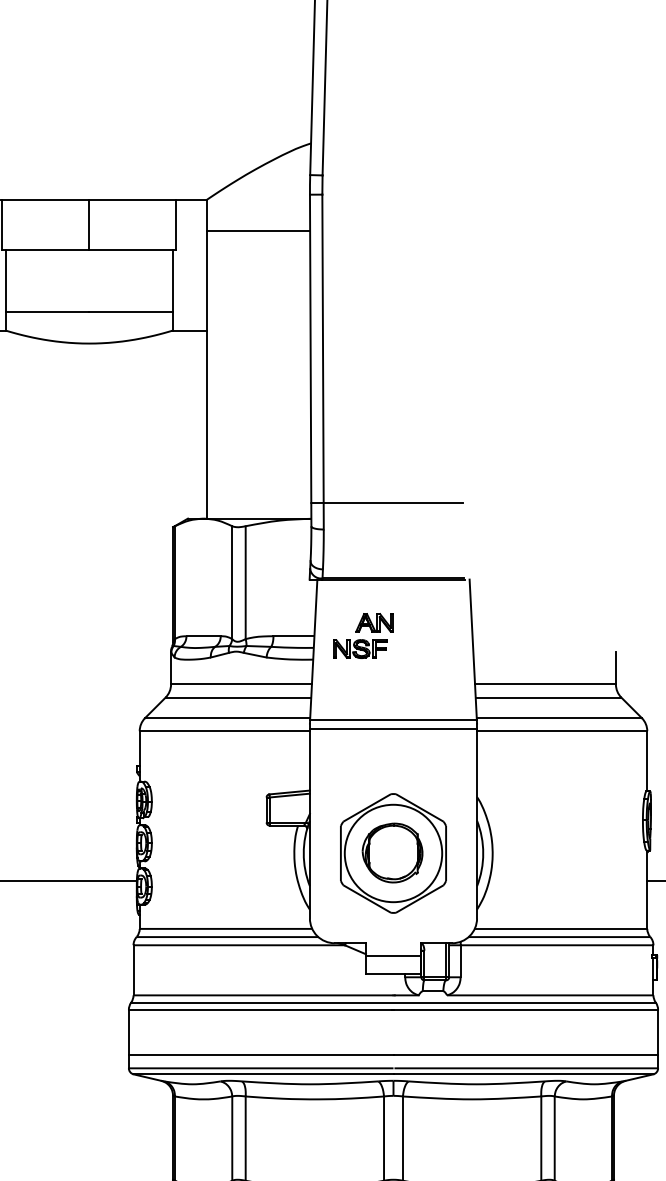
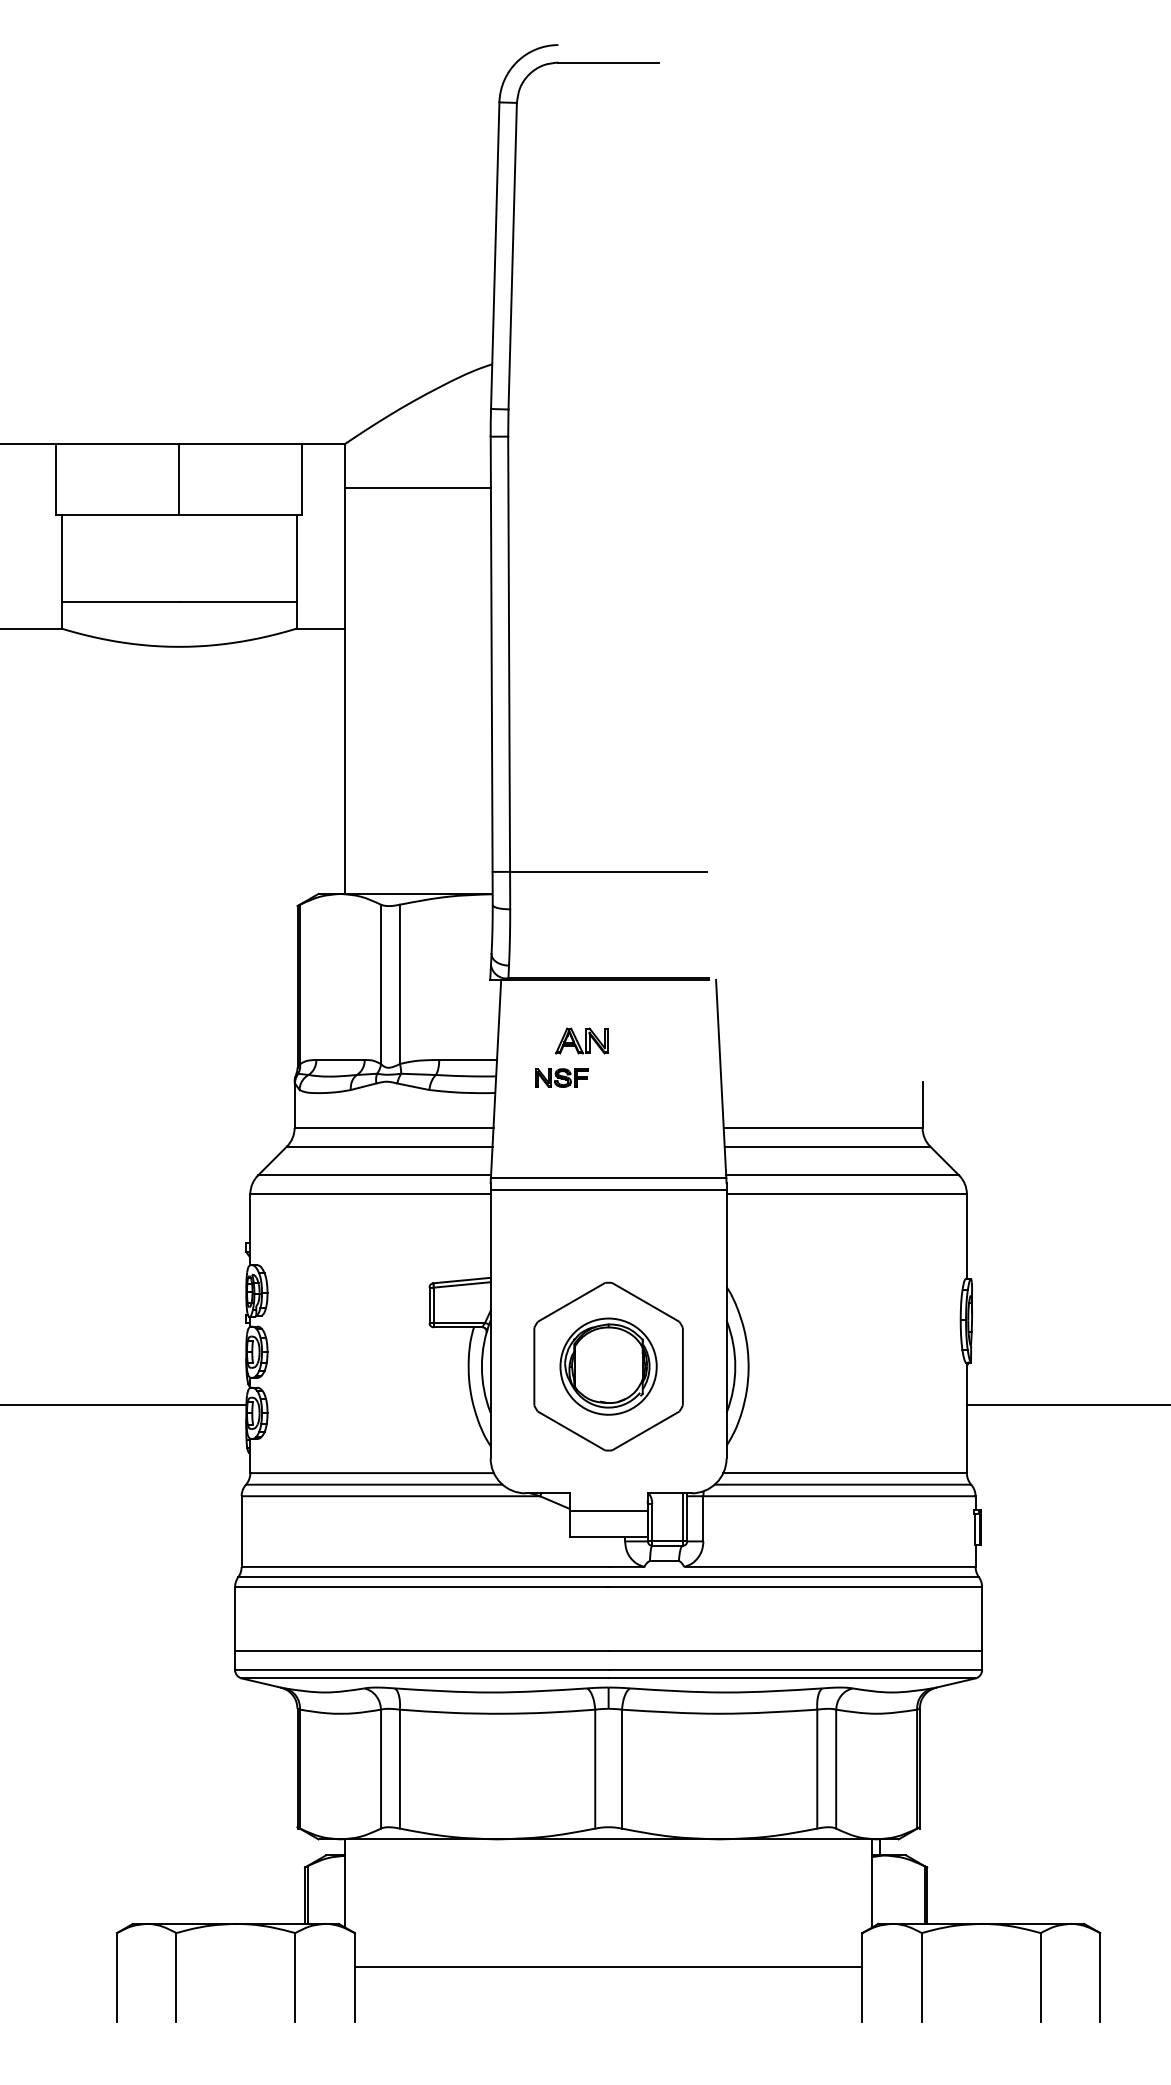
part: (360, 648) -> (561, 1077), size x0.7
circle: (393, 853) -> (608, 1366), size x0.7

